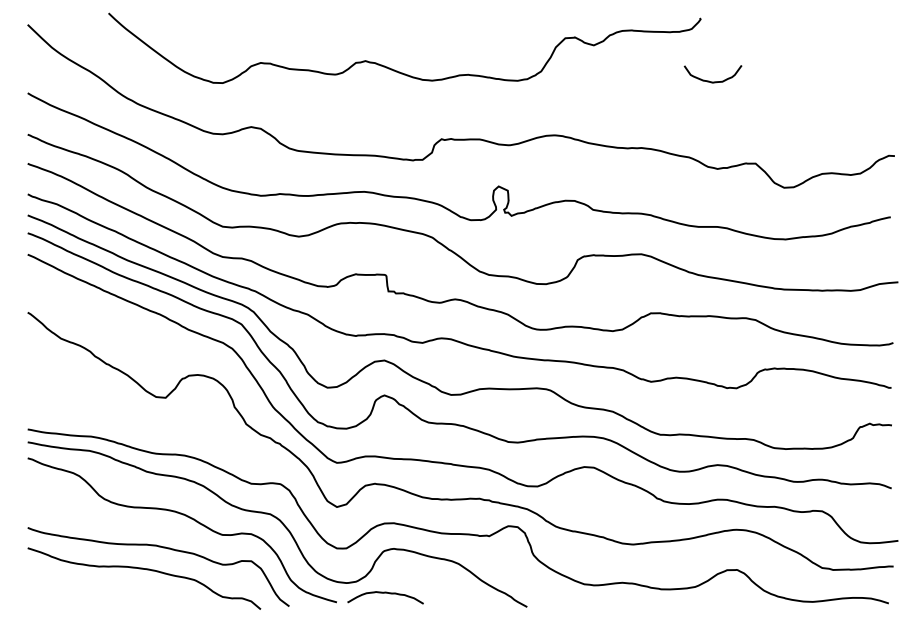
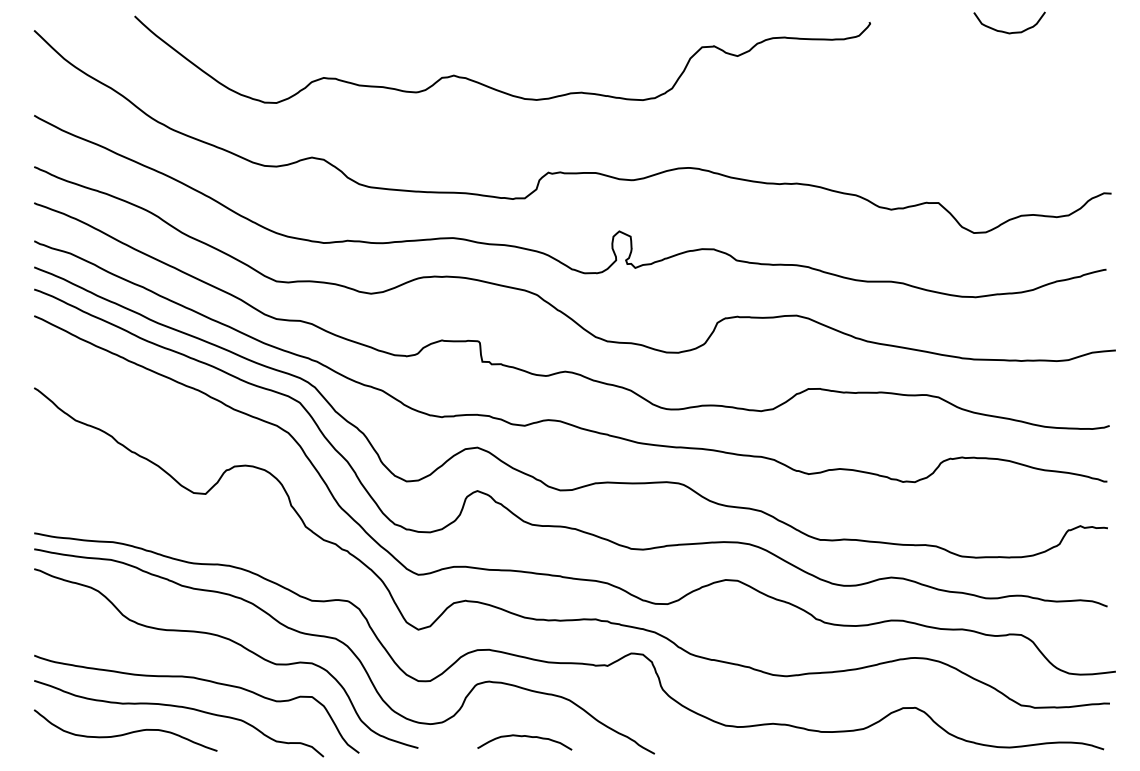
curve: (710, 81) -> (1006, 31), moved
curve: (102, 589) -> (127, 732), added
curve: (383, 593) -> (522, 737), moved

